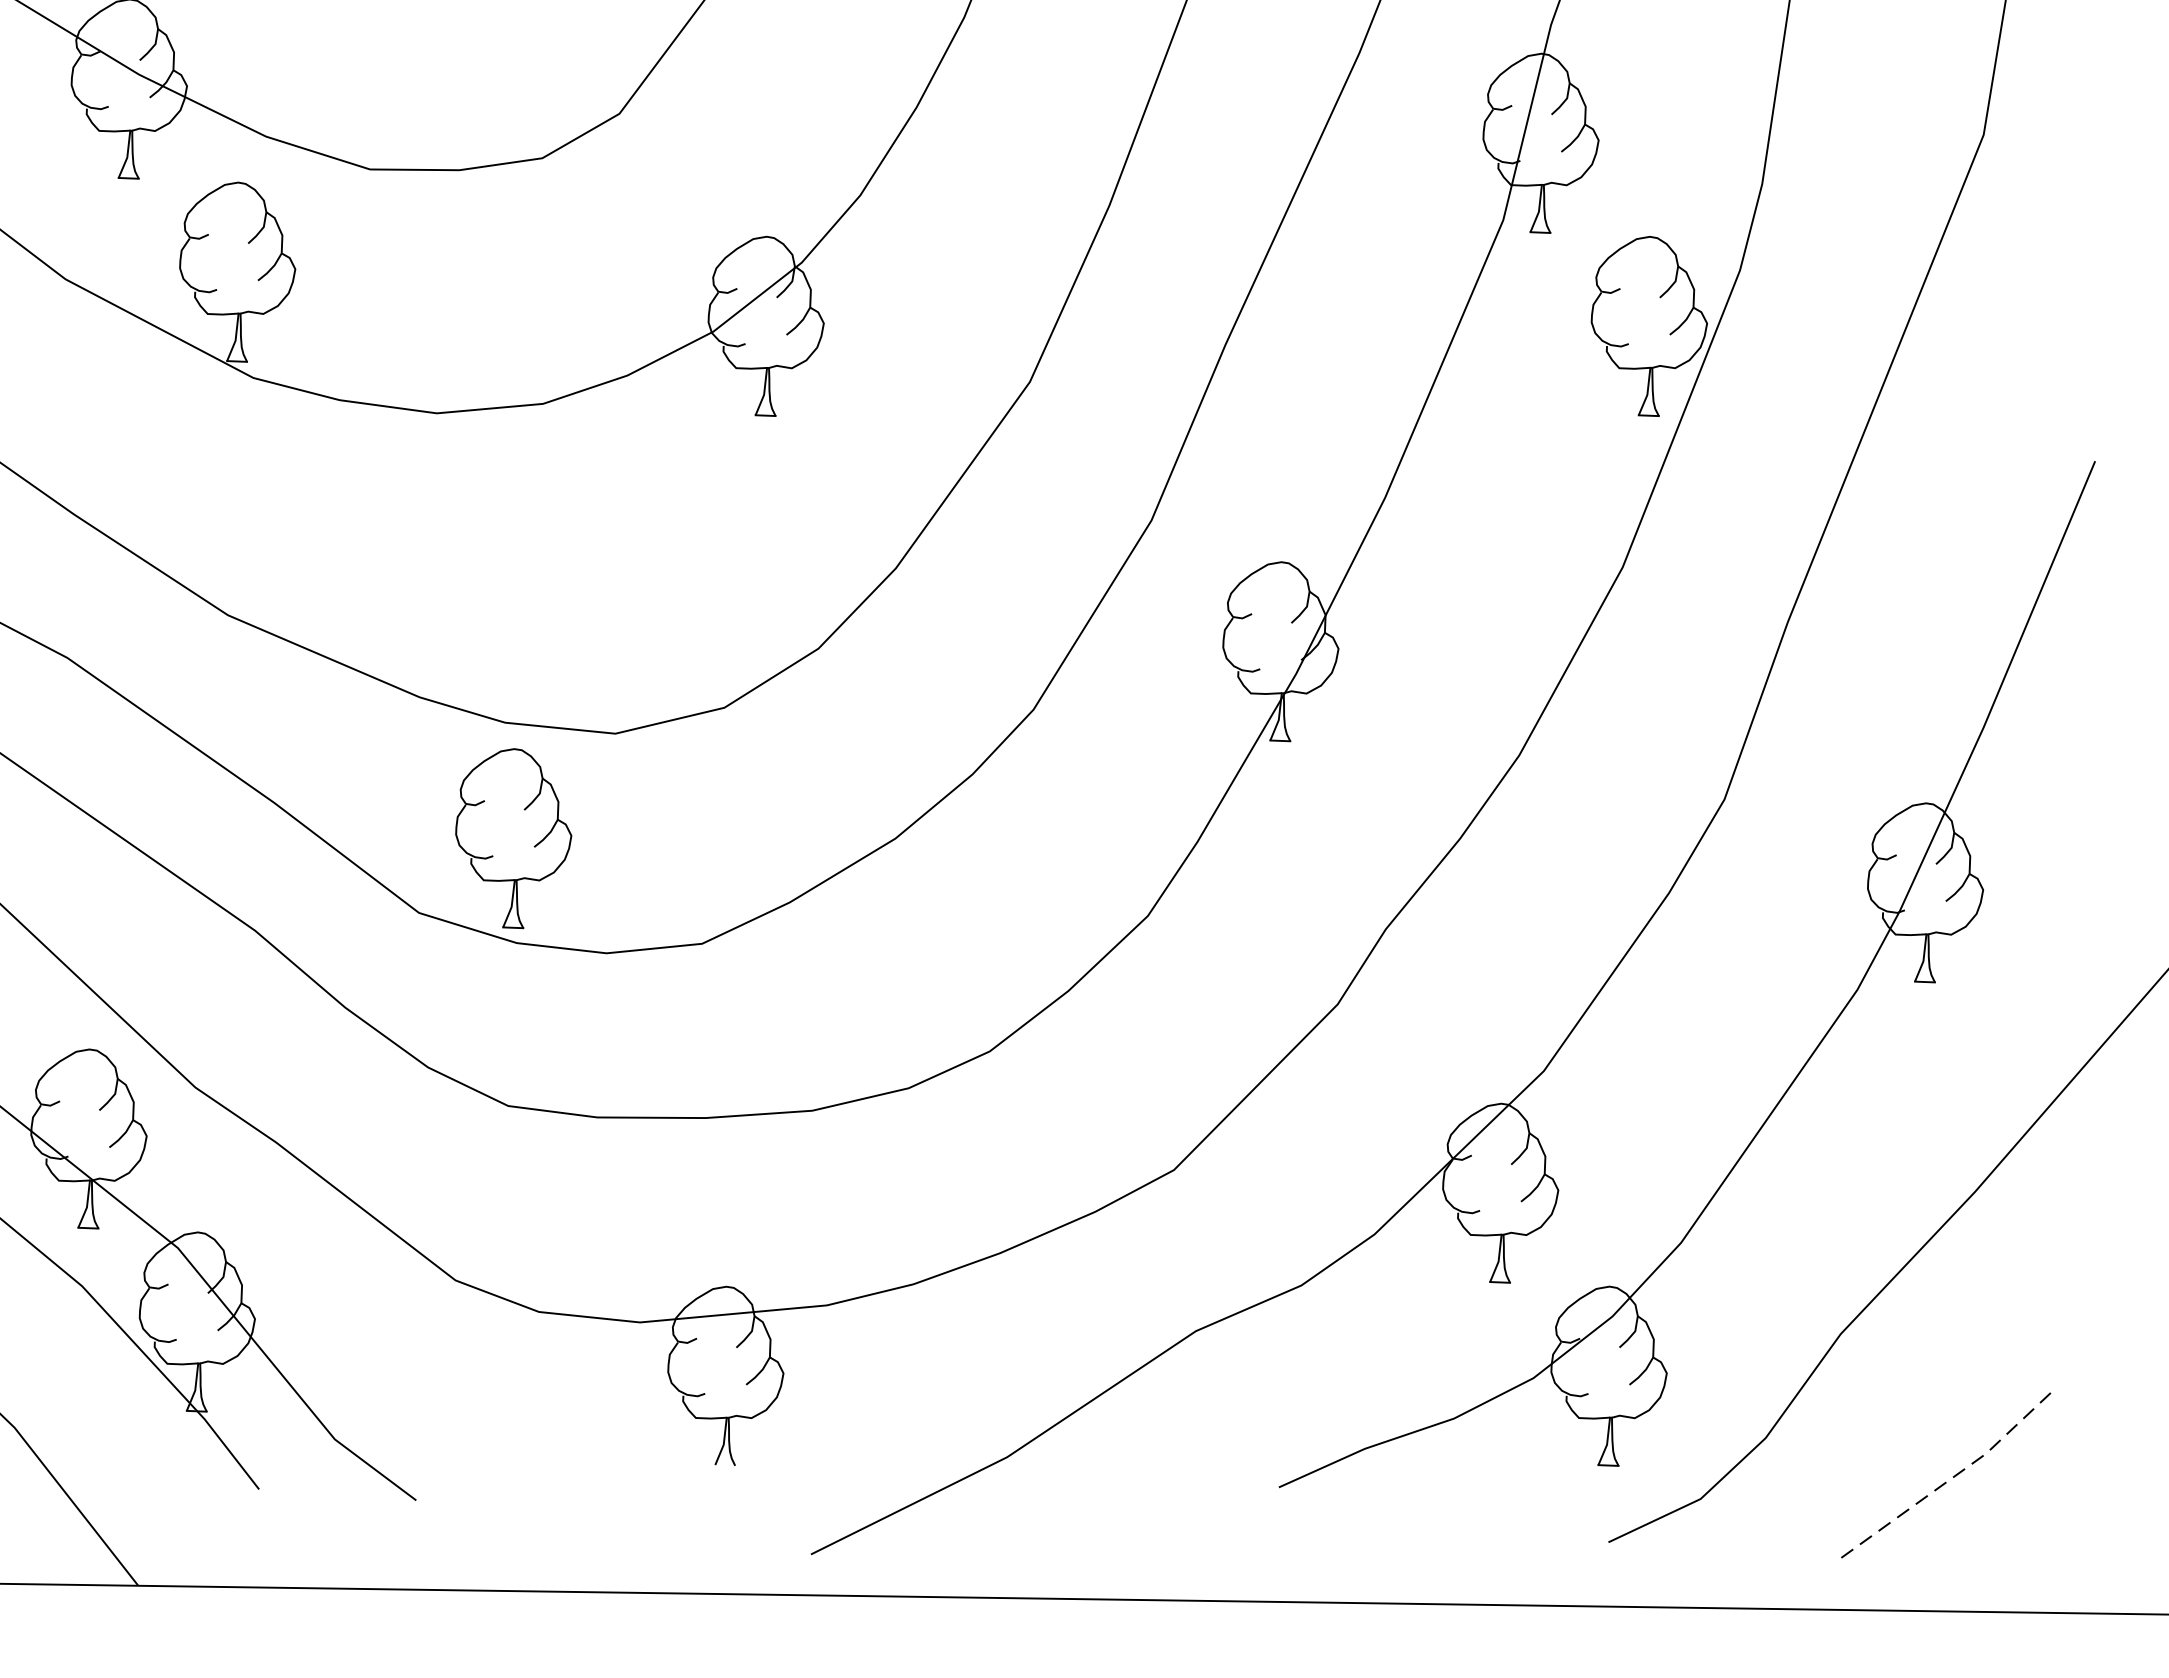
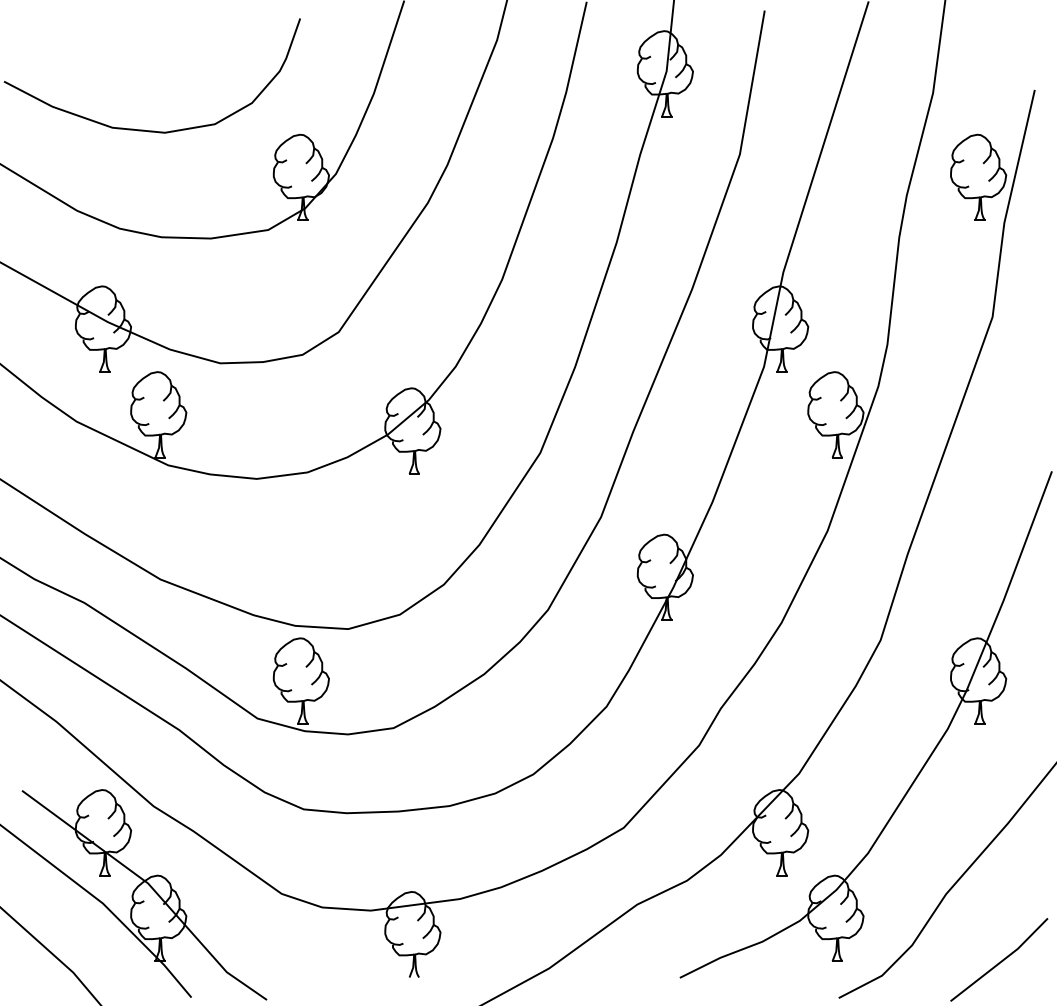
line: (1950, 1479) -> (1001, 961), dashed -> solid

